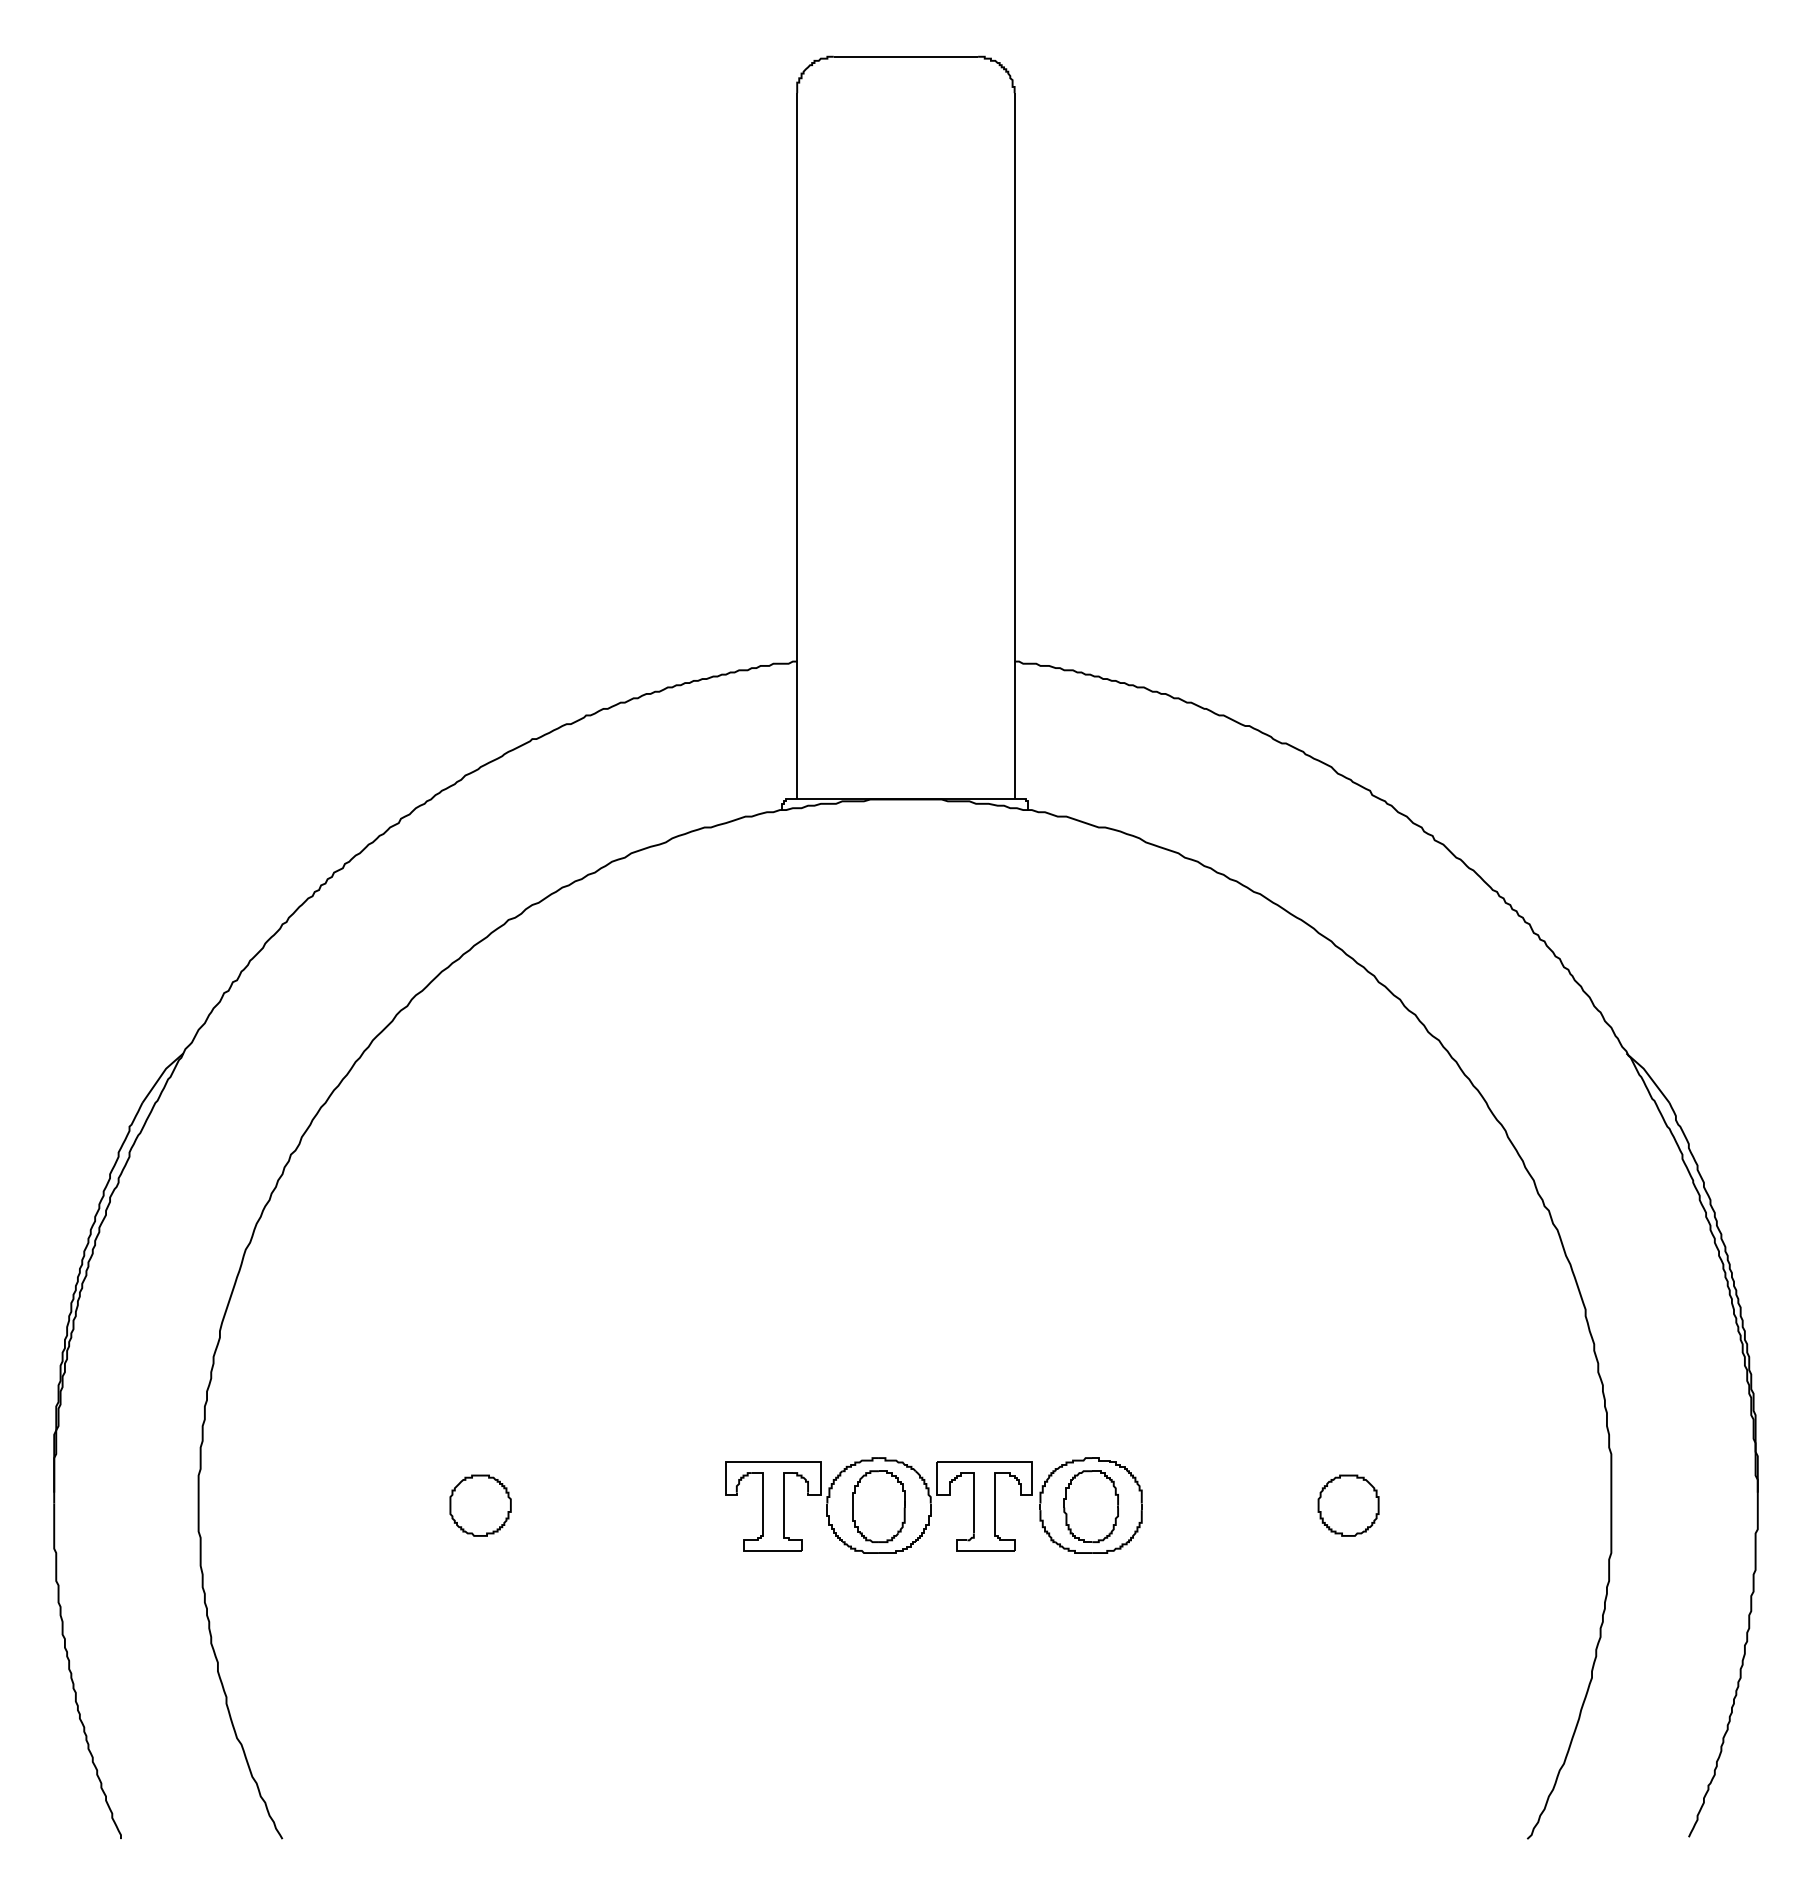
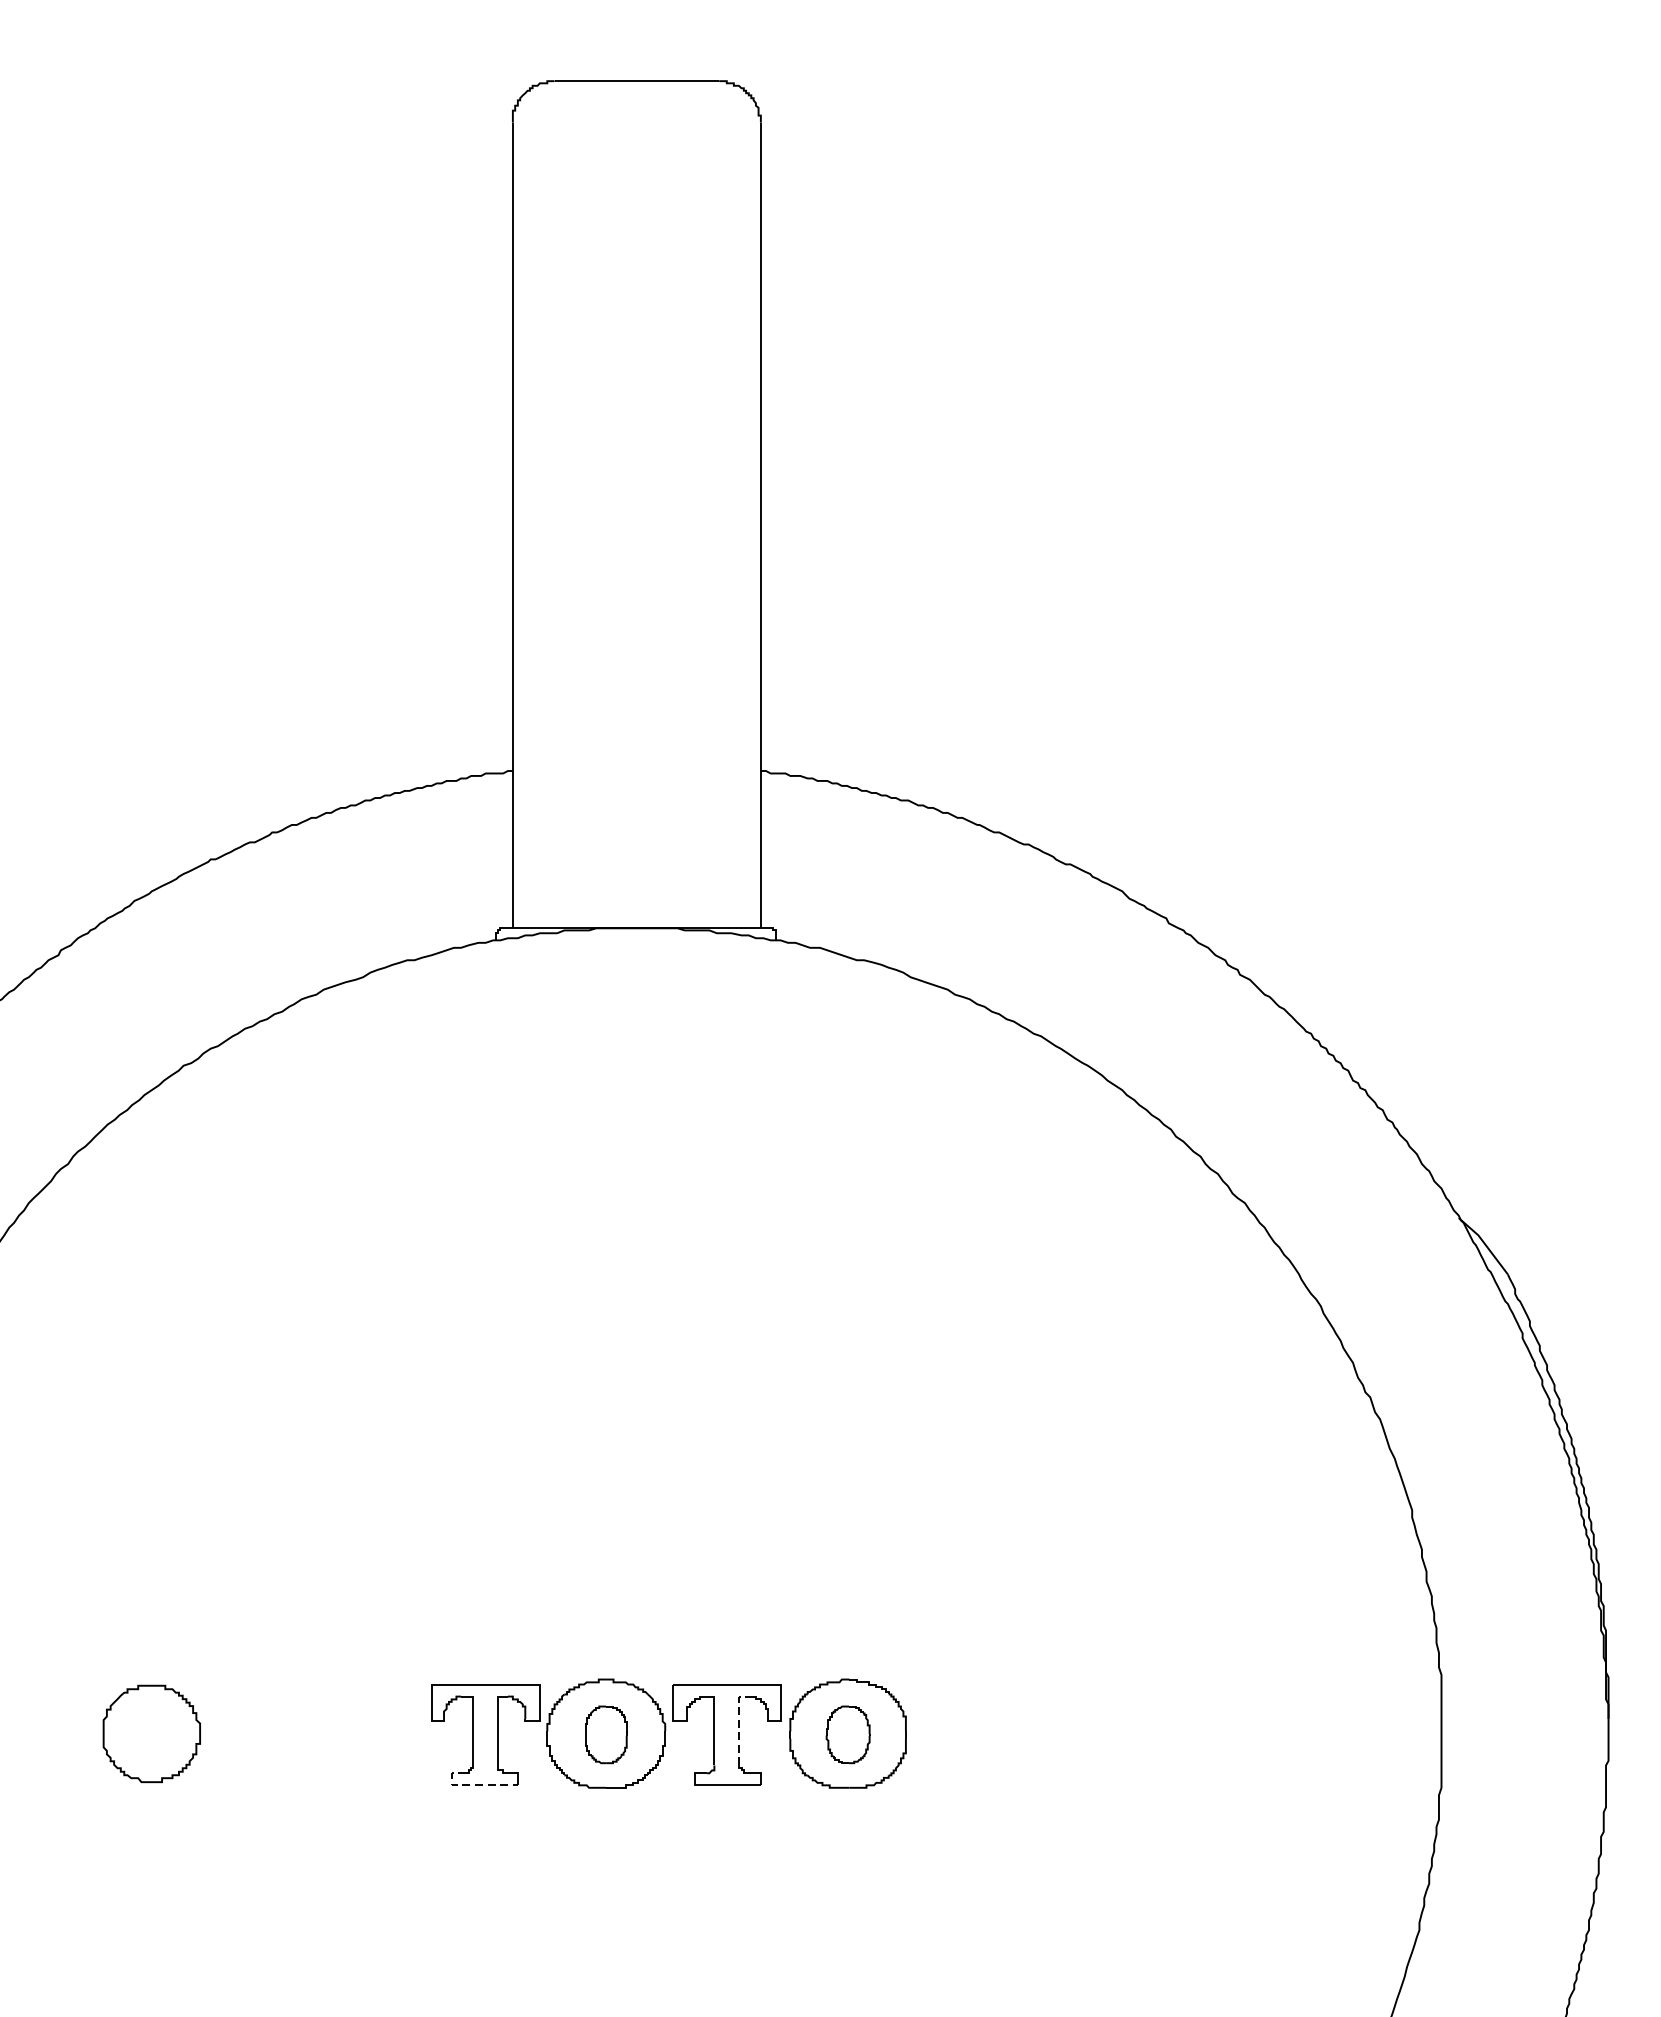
line: (995, 1496) -> (739, 1723), solid -> dashed
part: (480, 1505) -> (151, 1733), size x1.4
part: (1348, 1505) -> (1141, 1733), removed
part: (878, 1506) -> (605, 1734), size x0.7
part: (1090, 1506) -> (847, 1734), size x0.7
line: (760, 1550) -> (471, 1784), solid -> dashed

